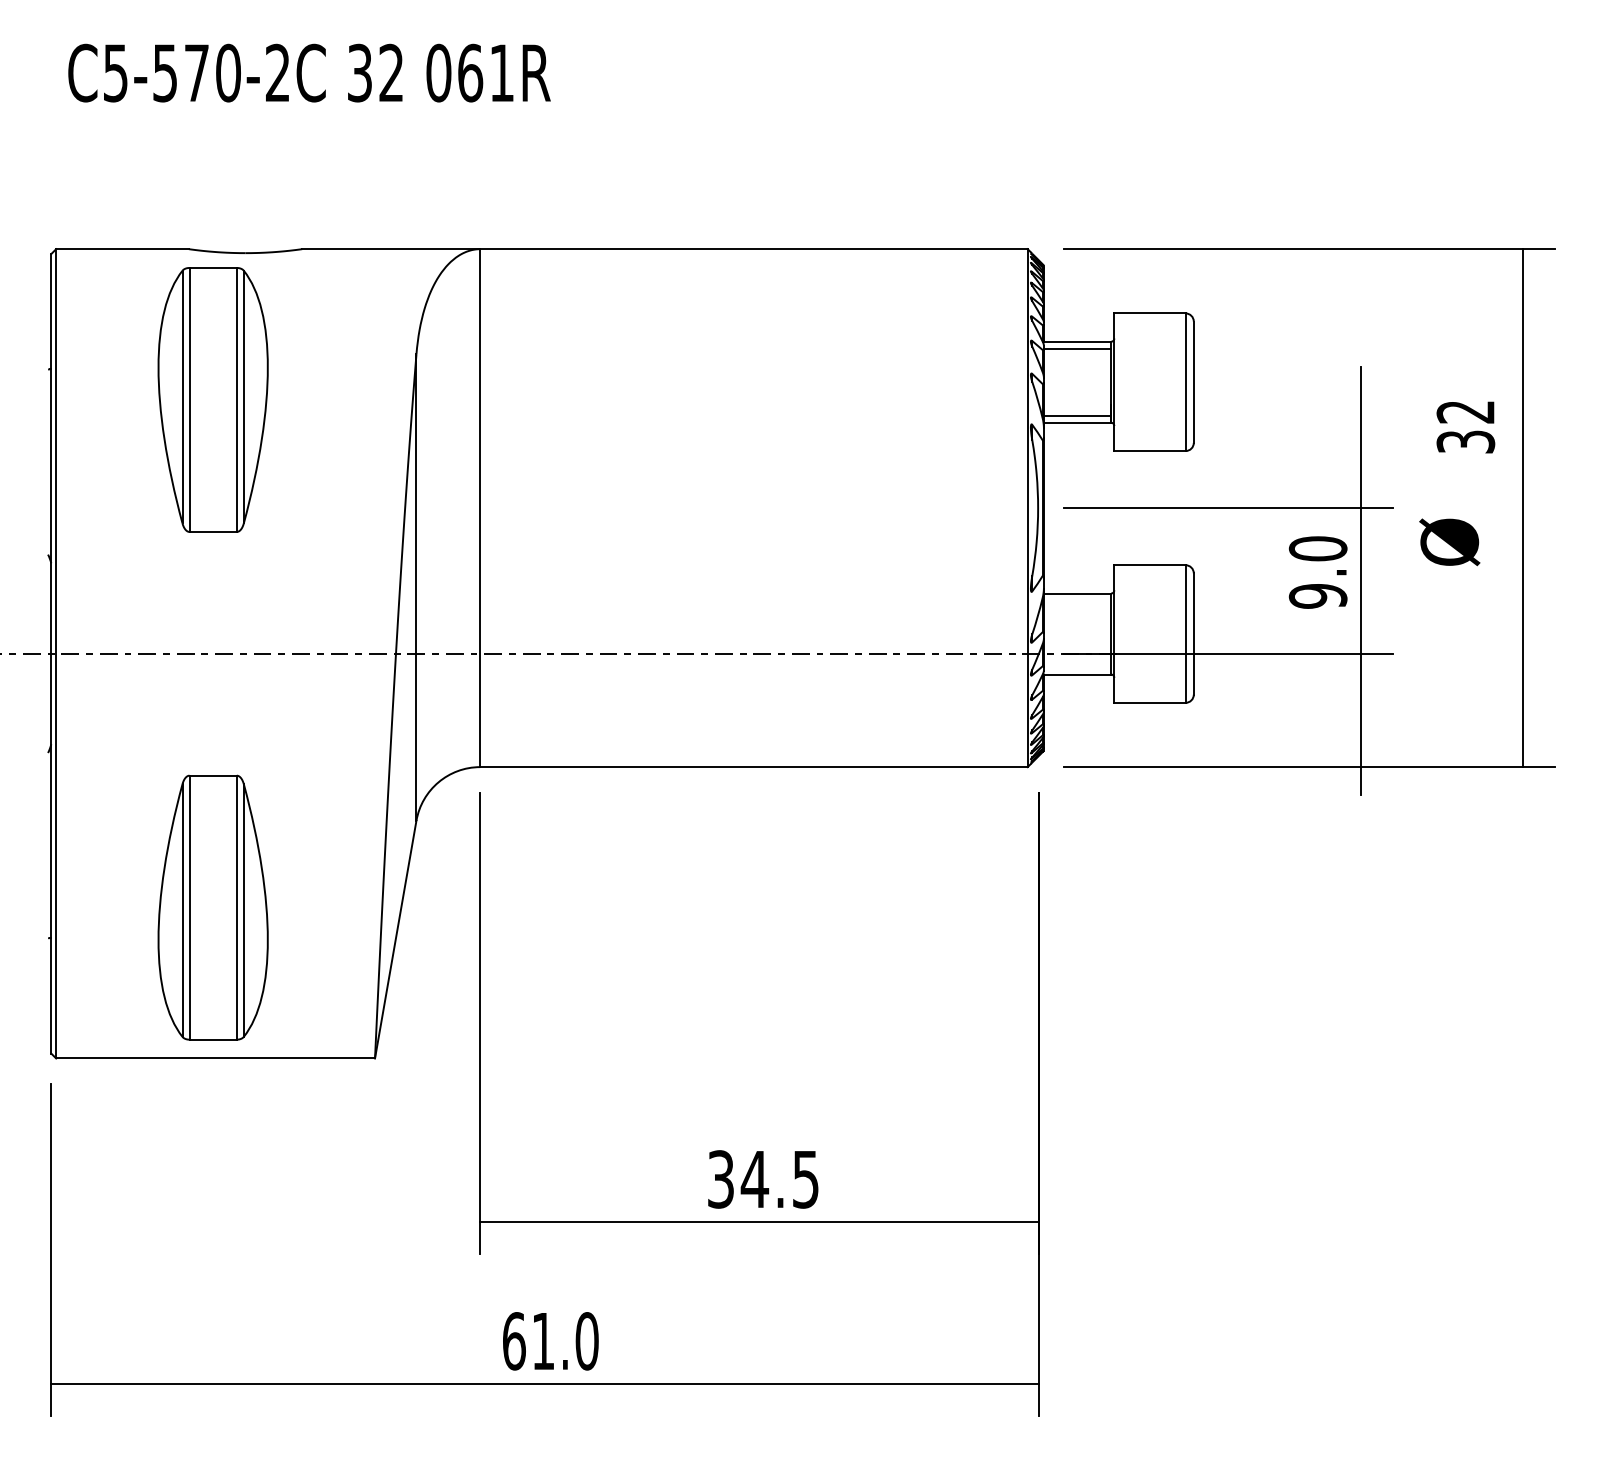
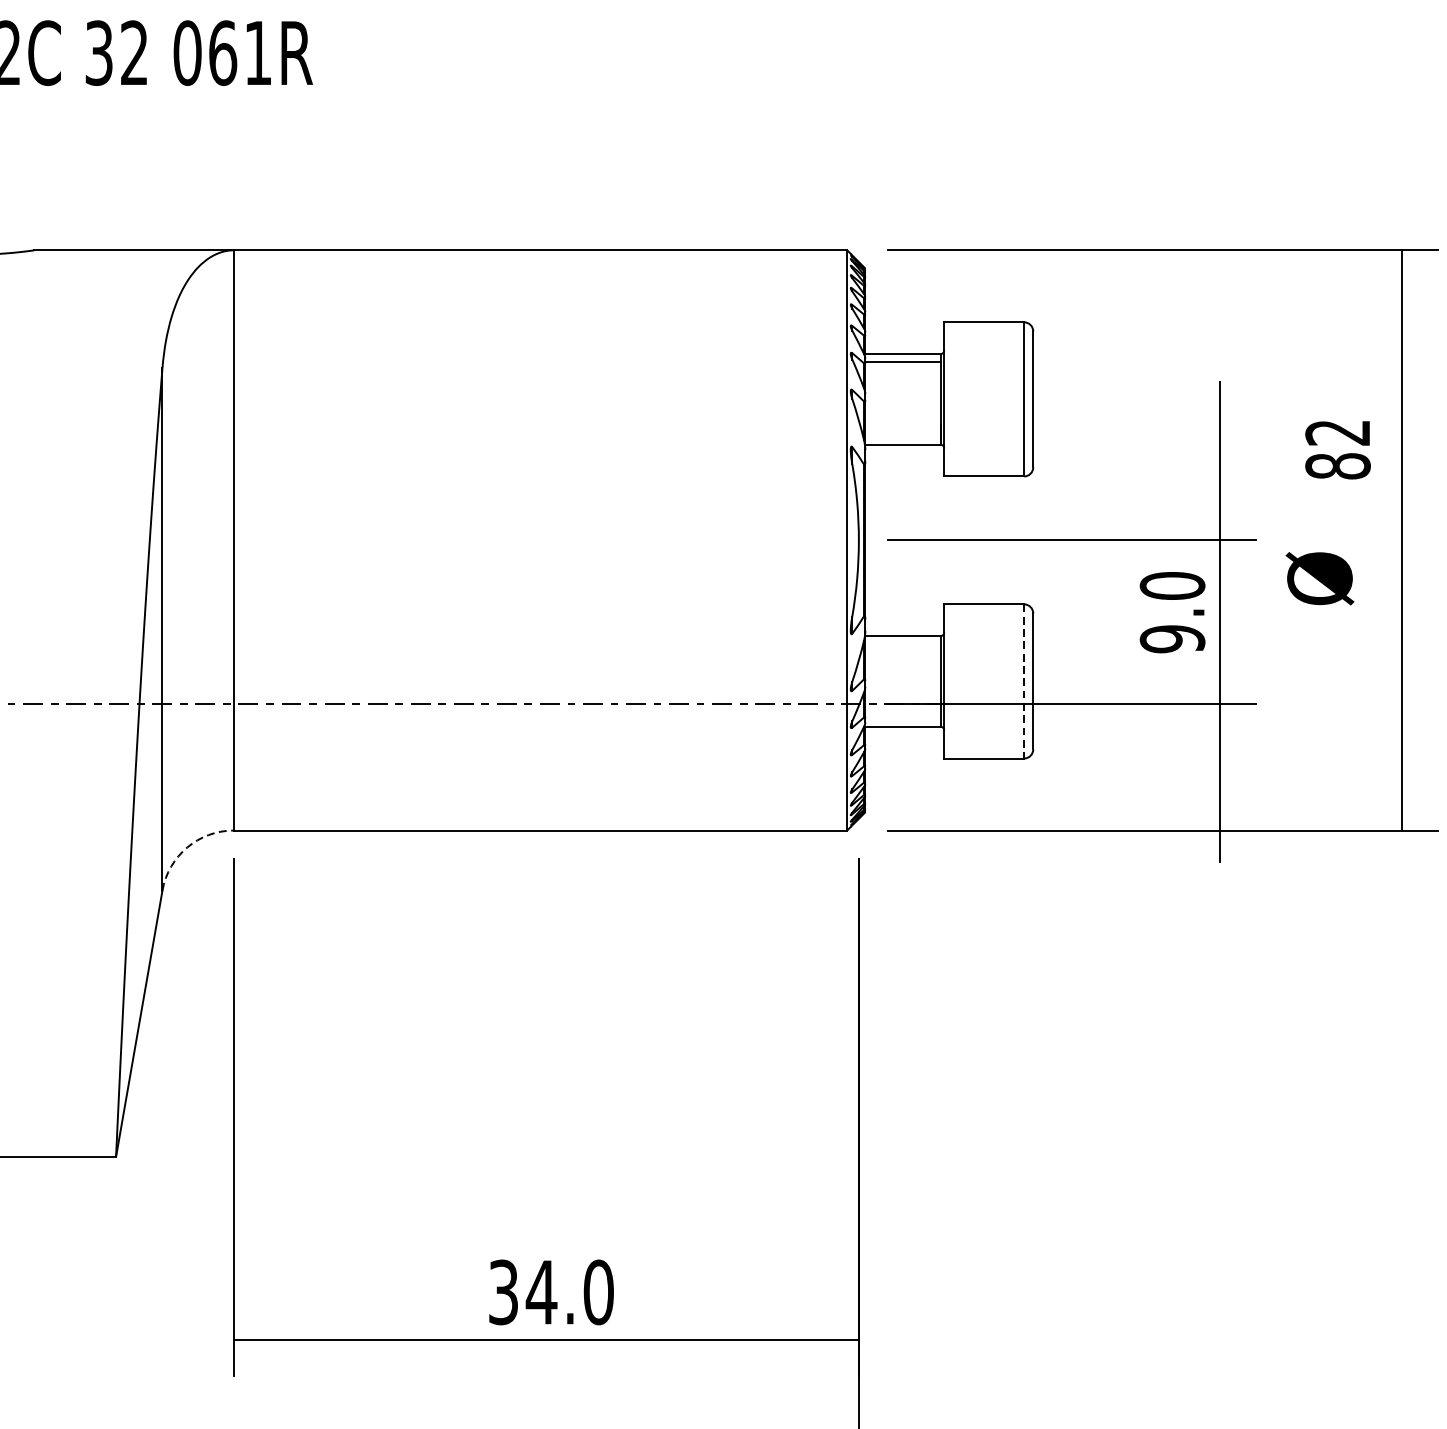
line: (1077, 415) -> (902, 436), removed
text: (1465, 441) -> (1337, 465), 32 -> 82
line: (1185, 634) -> (1023, 681), solid -> dashed
arc: (438, 782) -> (187, 847), solid -> dashed
text: (805, 1179) -> (598, 1292), 34.5 -> 34.0

